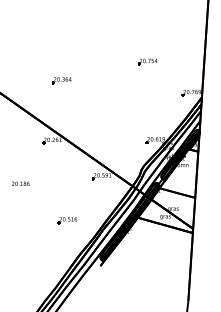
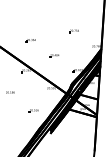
part: (108, 110) -> (54, 55), added

